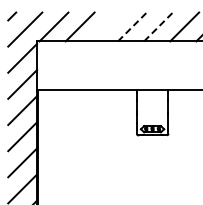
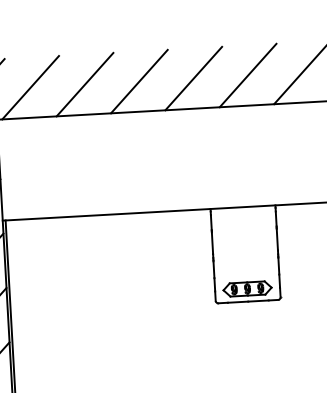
line: (105, 26) -> (137, 80), added
line: (132, 26) -> (193, 77), dashed -> solid
line: (158, 26) -> (247, 74), dashed -> solid

